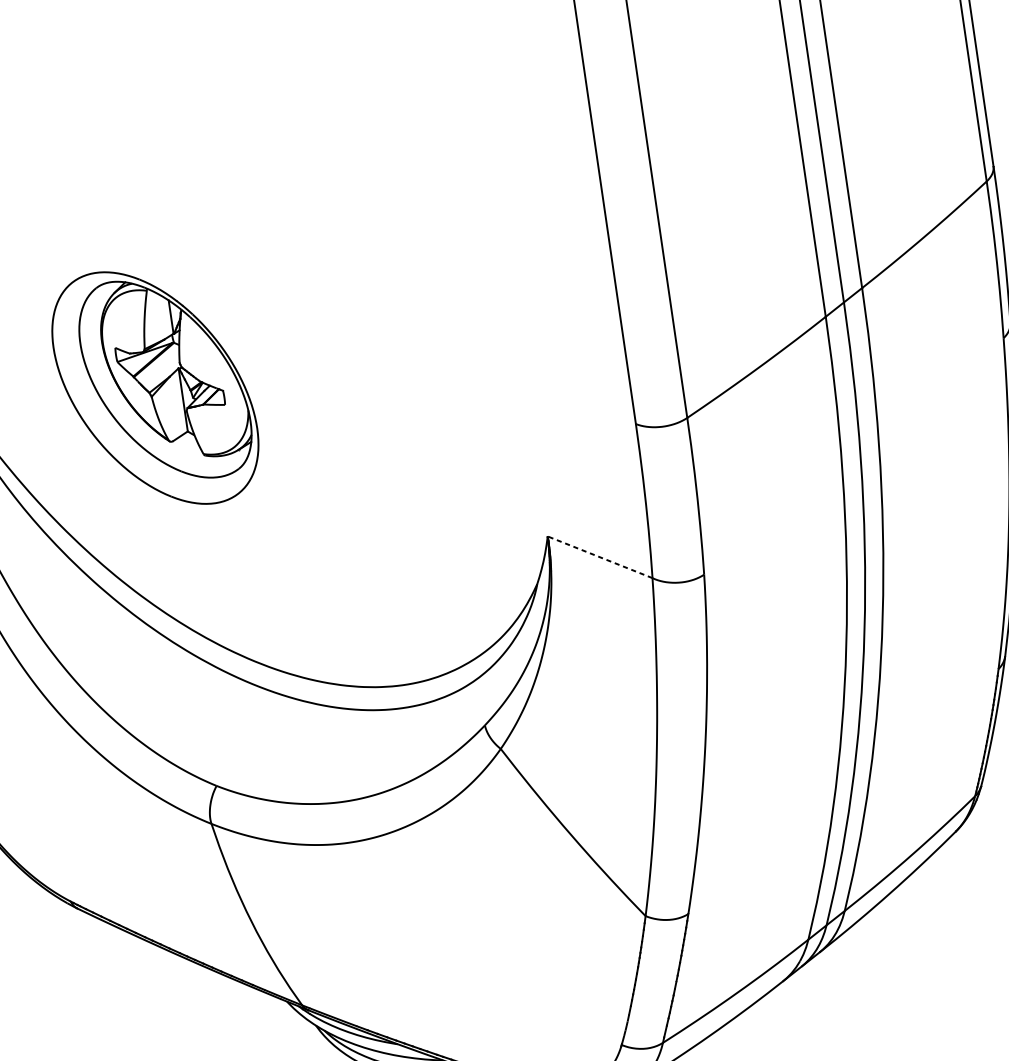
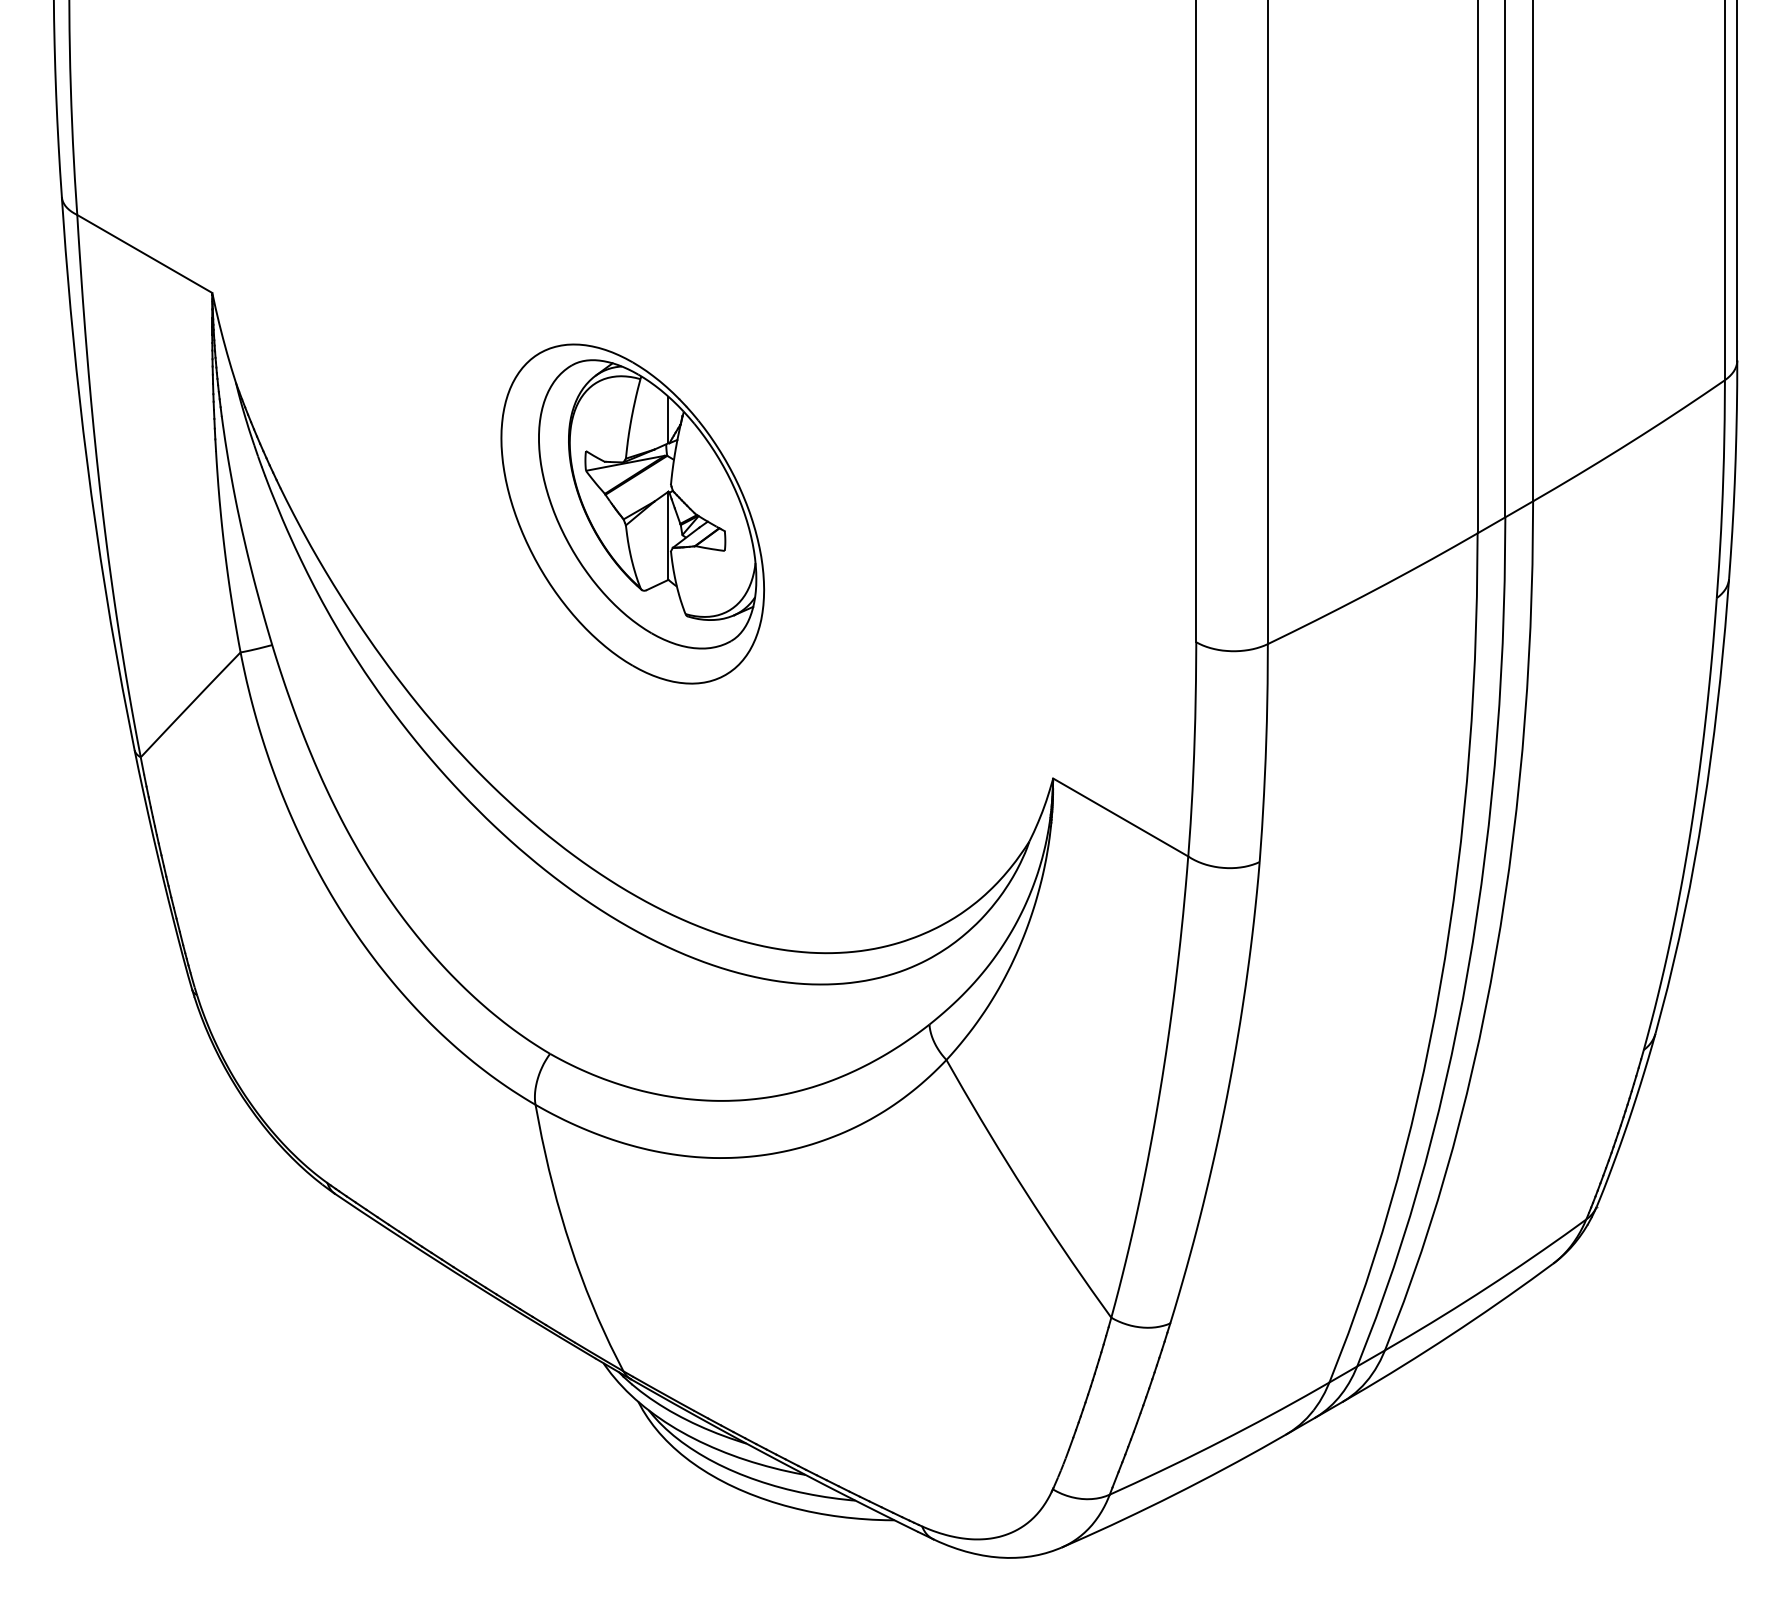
part: (155, 387) -> (632, 513), moved
line: (599, 557) -> (1120, 817), dashed -> solid

